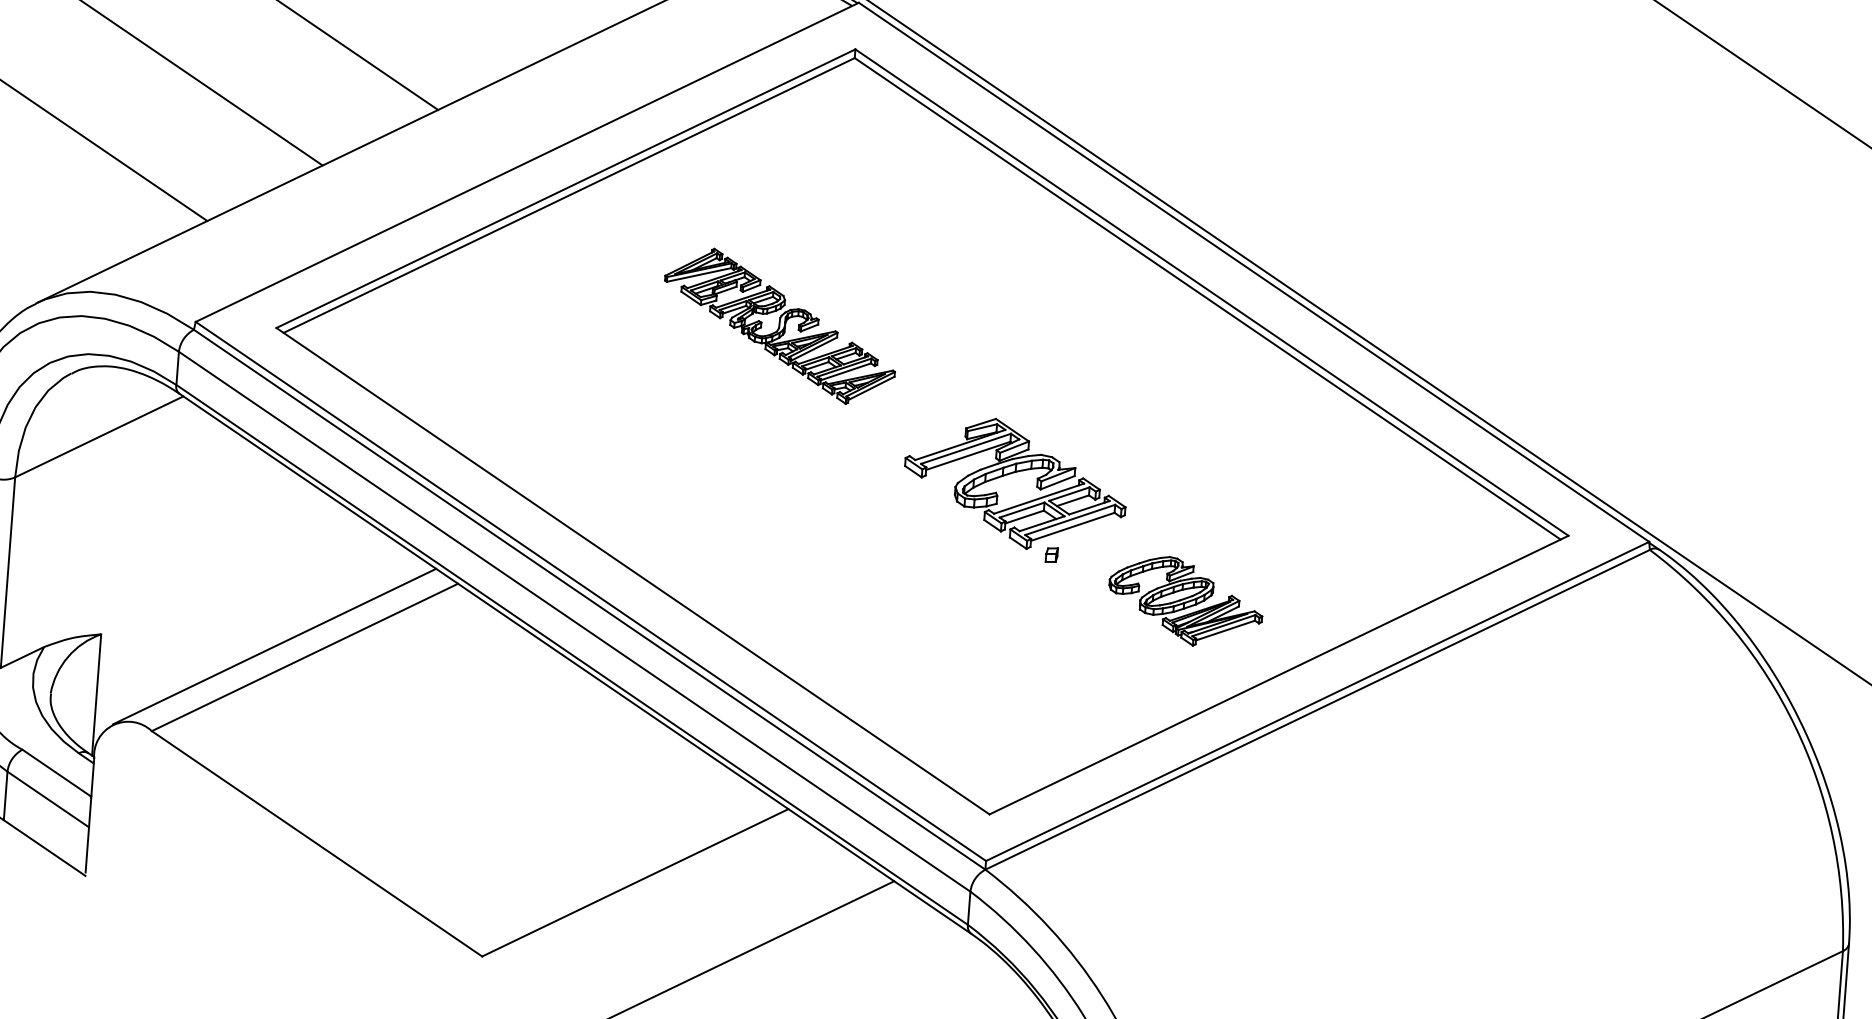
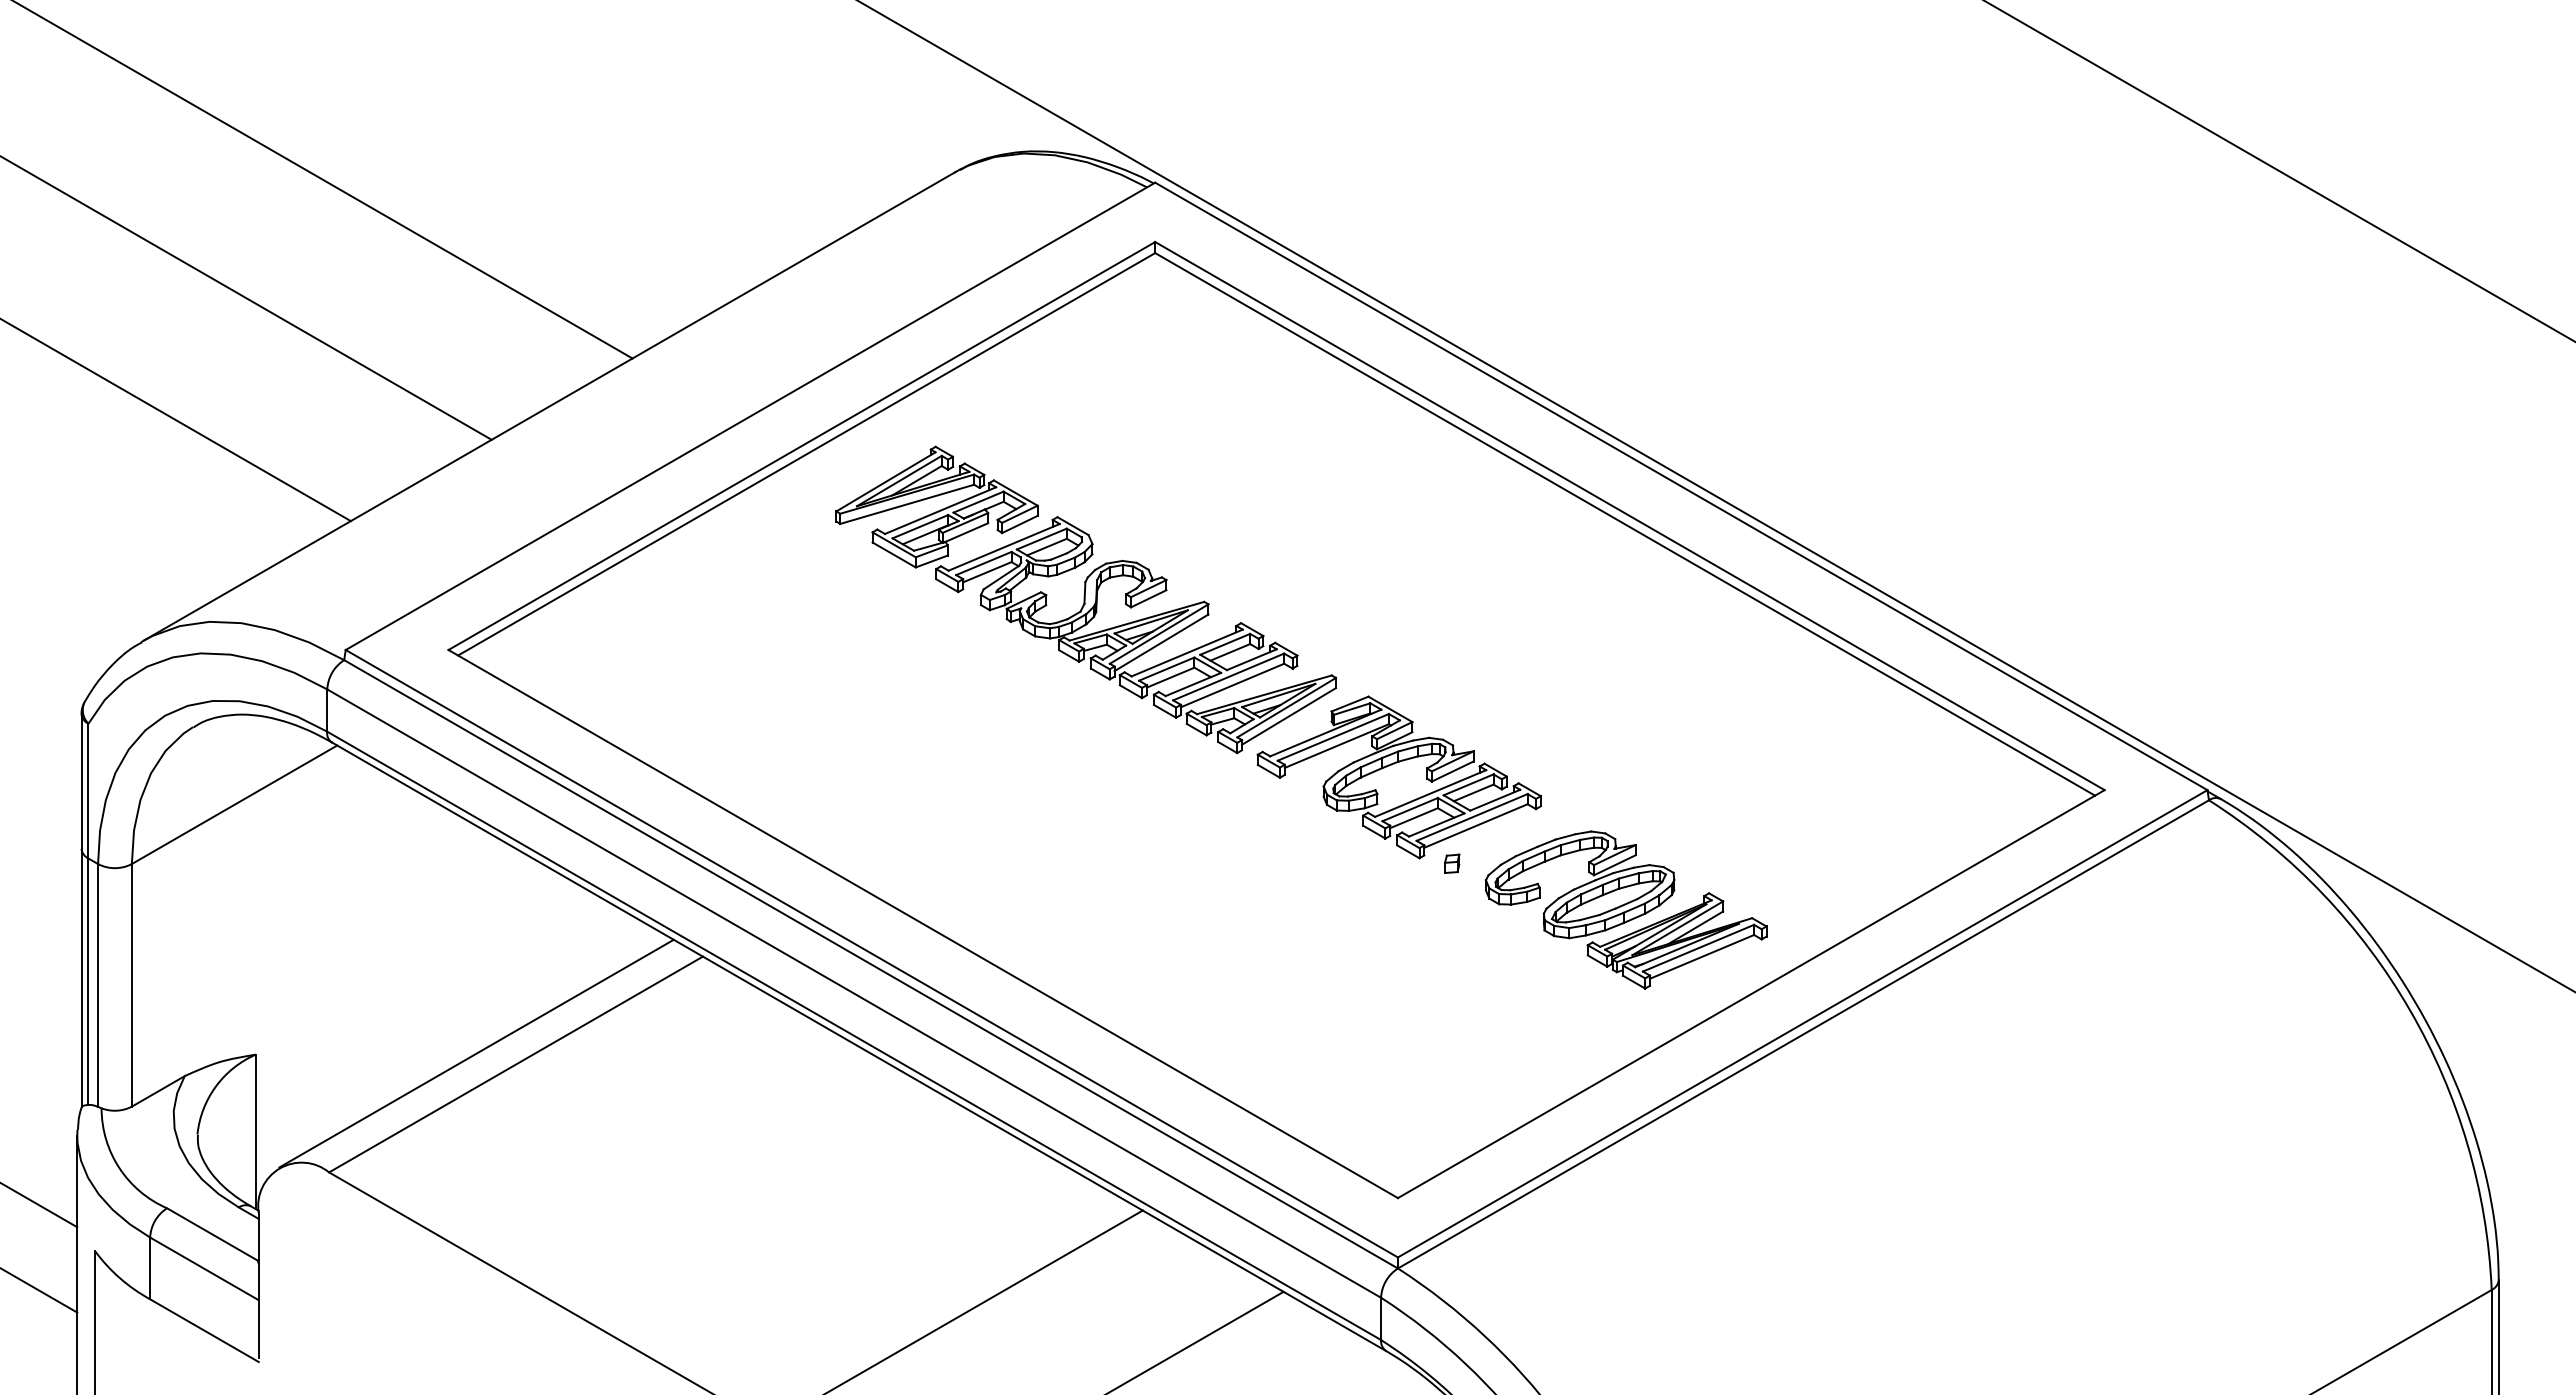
part: (779, 325) -> (1085, 599), size x1.67
part: (1185, 601) -> (1625, 909), size x1.43

